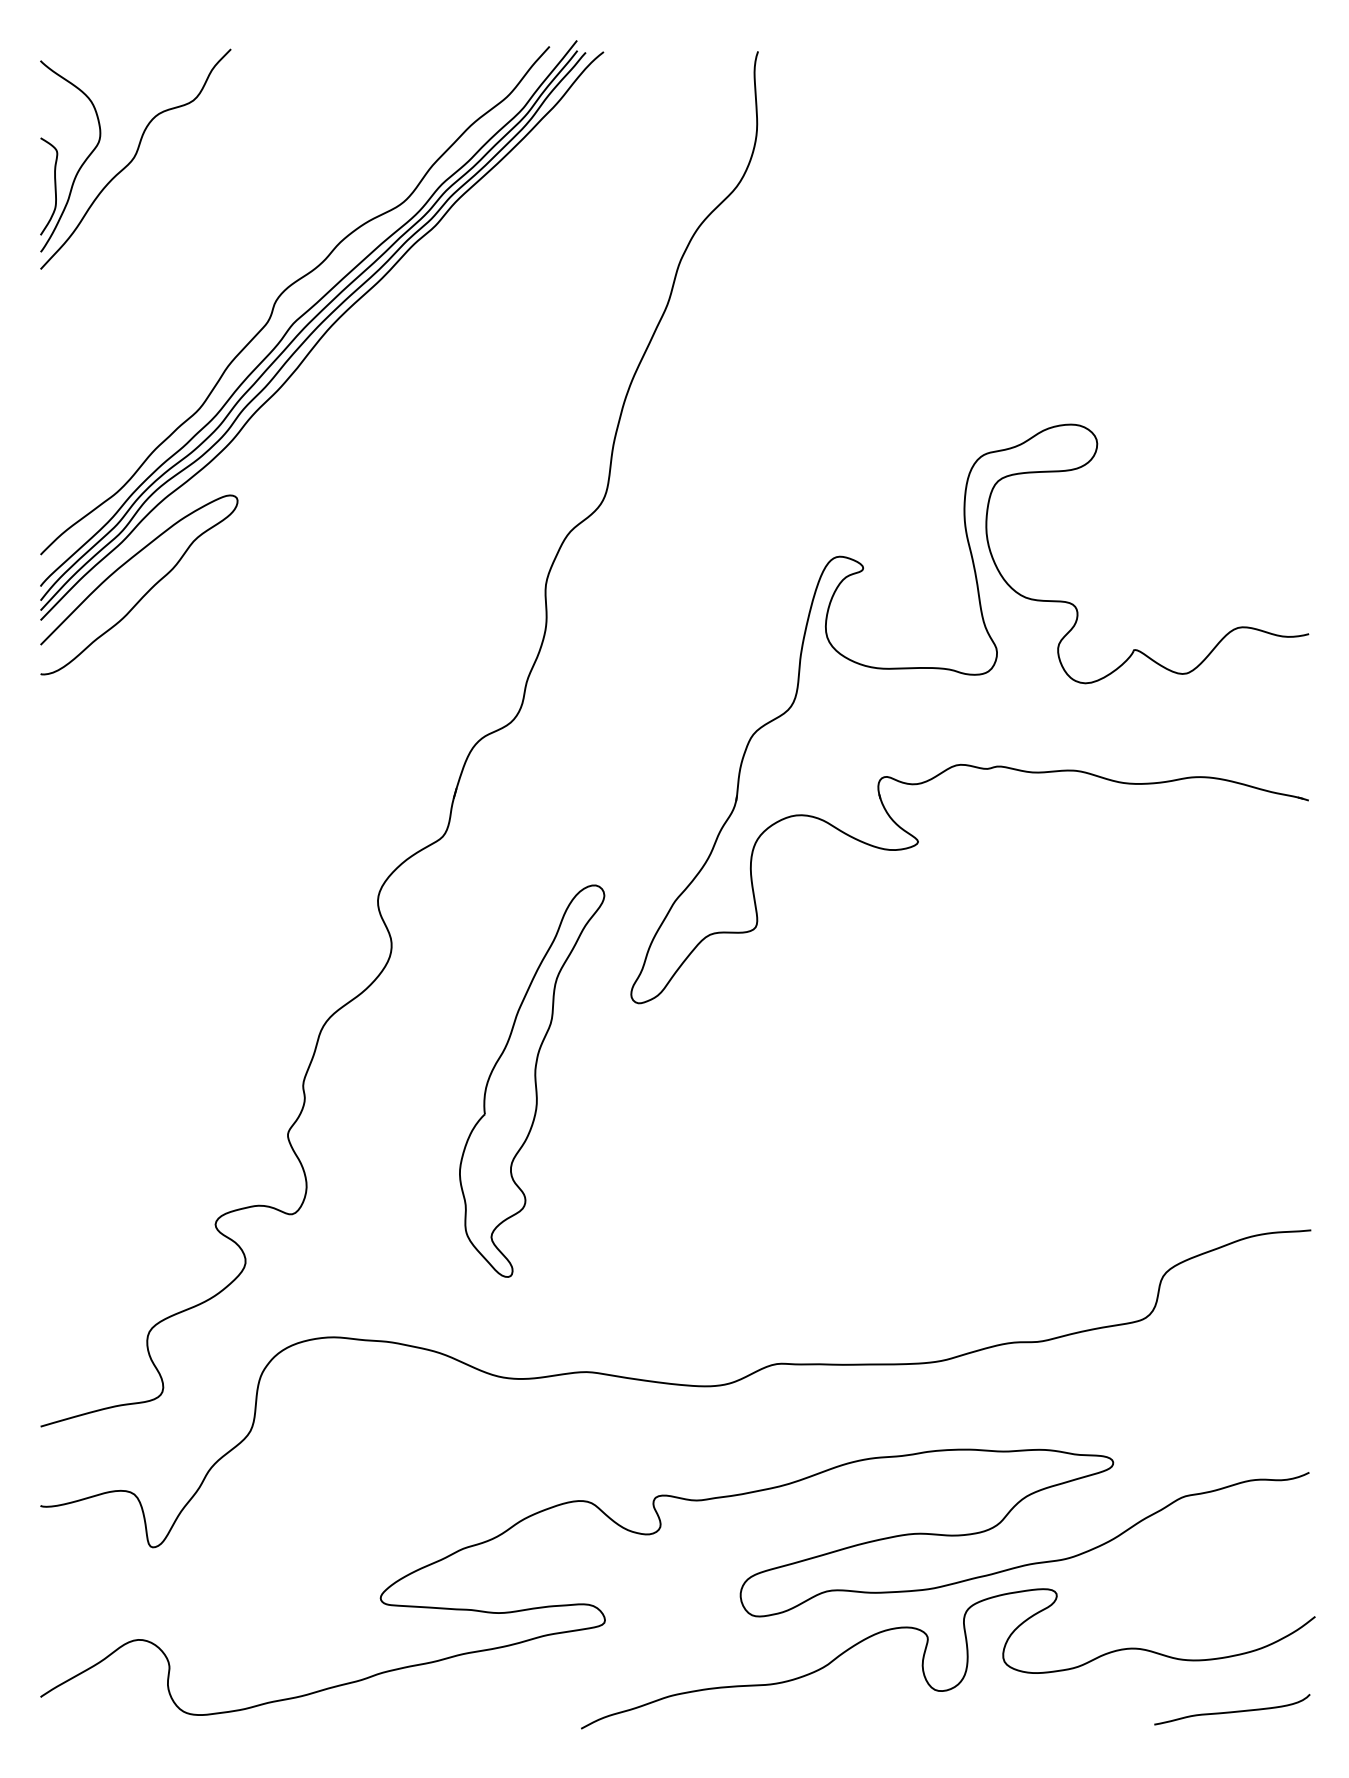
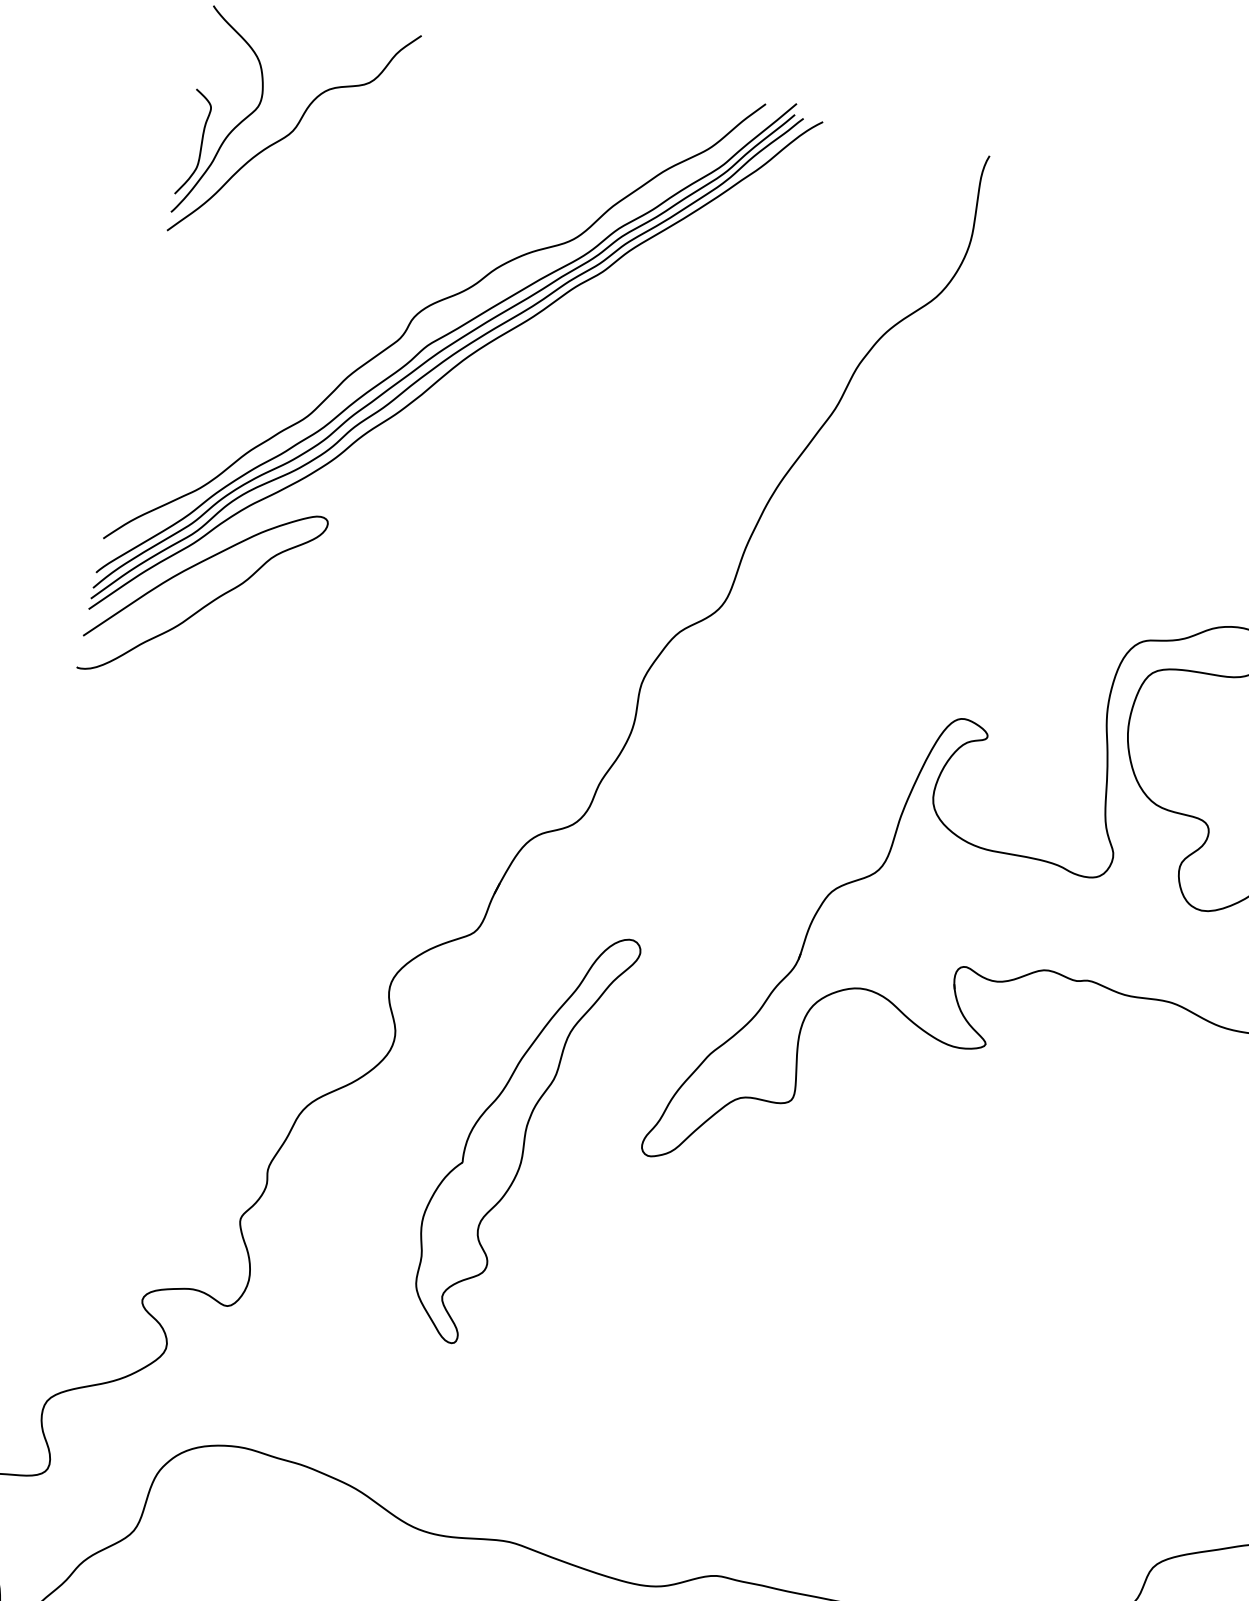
part: (532, 1080) -> (521, 1136), moved

